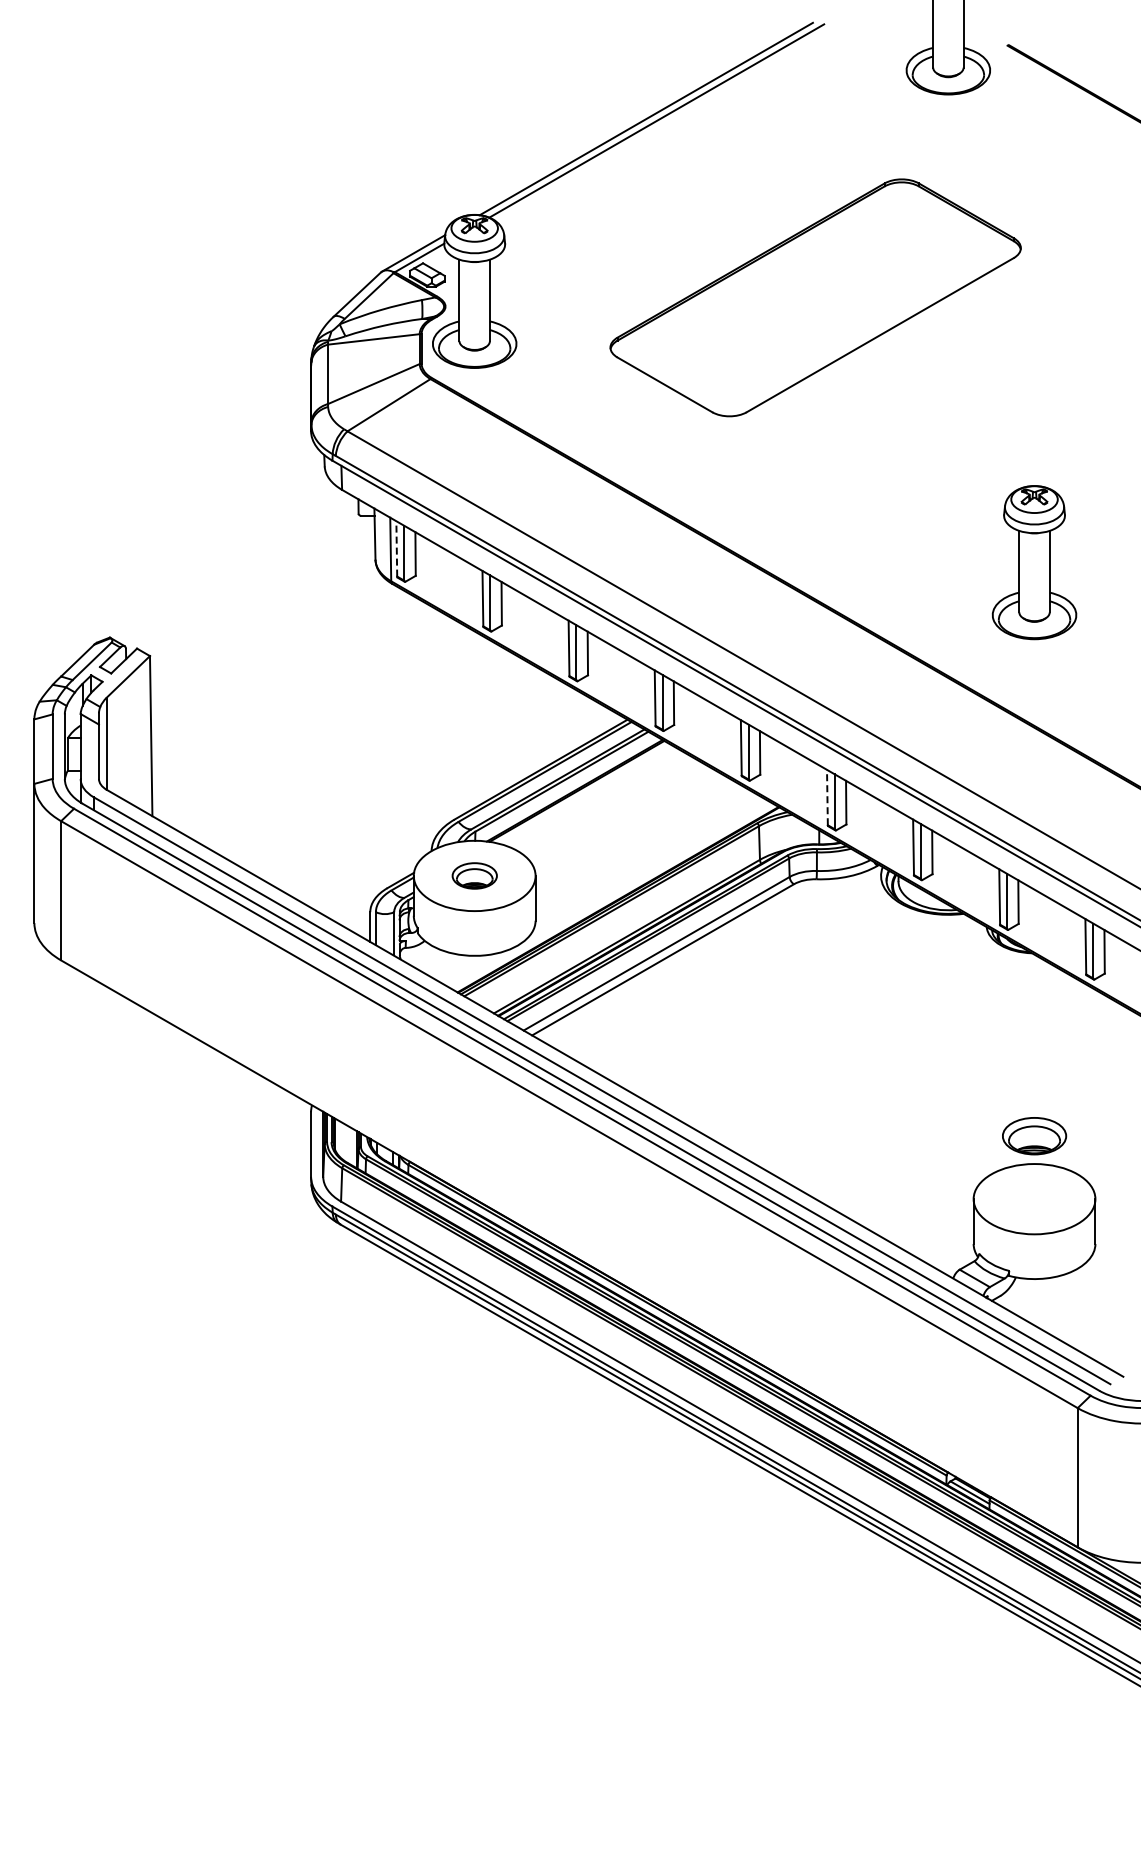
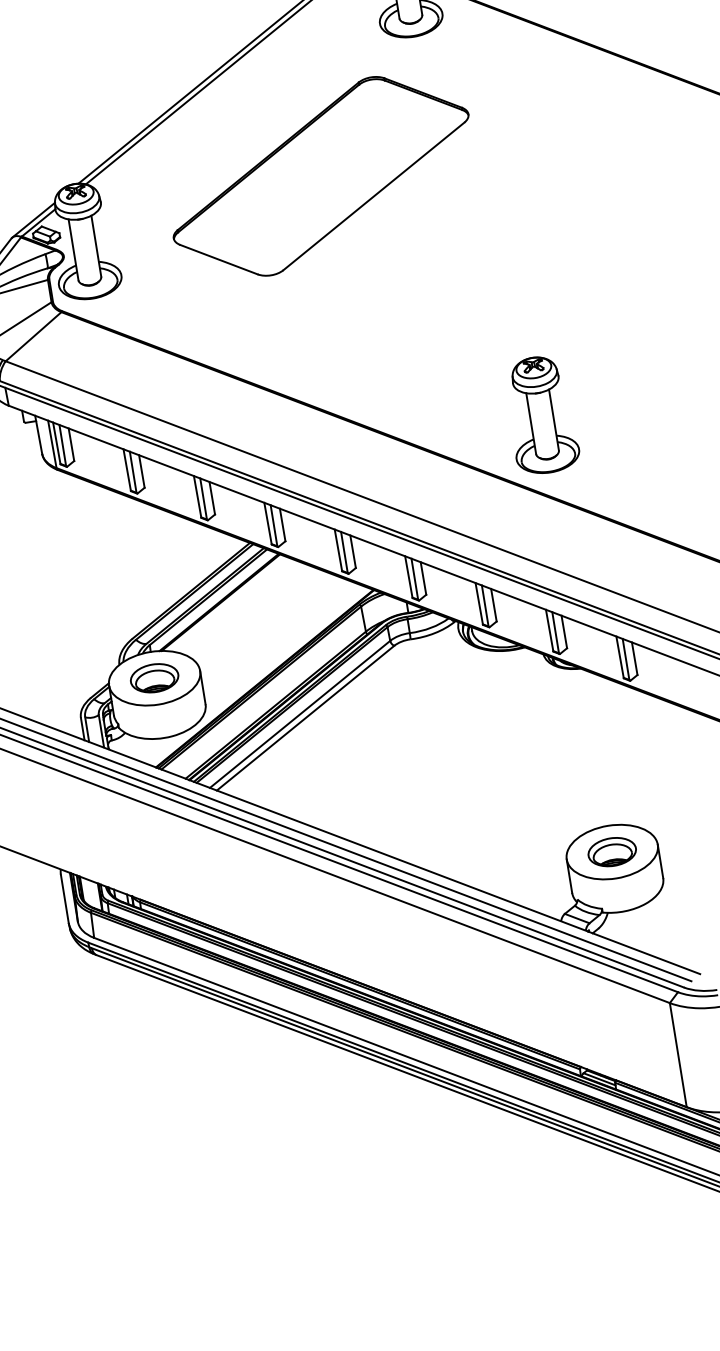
part: (815, 297) -> (320, 176), moved
line: (396, 548) -> (56, 442), dashed -> solid
part: (1034, 562) -> (541, 415), moved
line: (827, 797) -> (408, 576), dashed -> solid
part: (474, 875) -> (154, 677), size x1.43
part: (1034, 1136) -> (612, 852), moved

